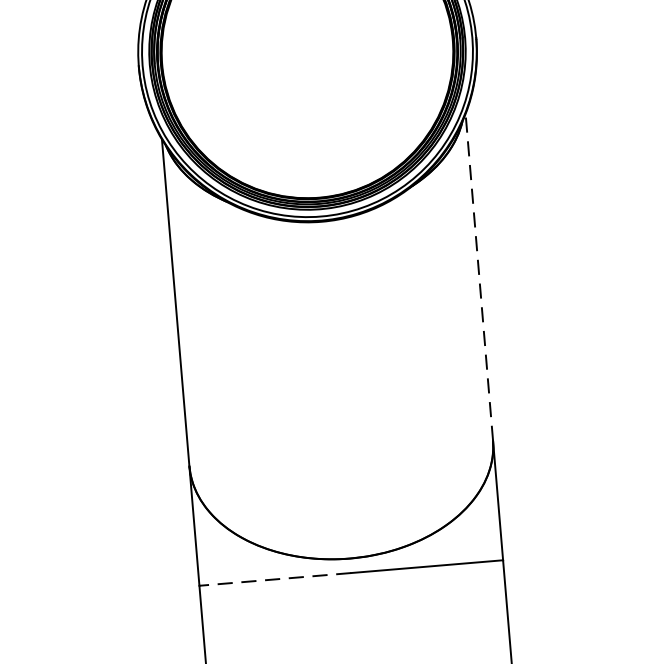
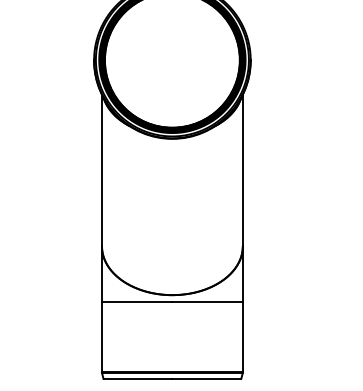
line: (478, 277) -> (242, 170), dashed -> solid
line: (273, 578) -> (136, 301), dashed -> solid

